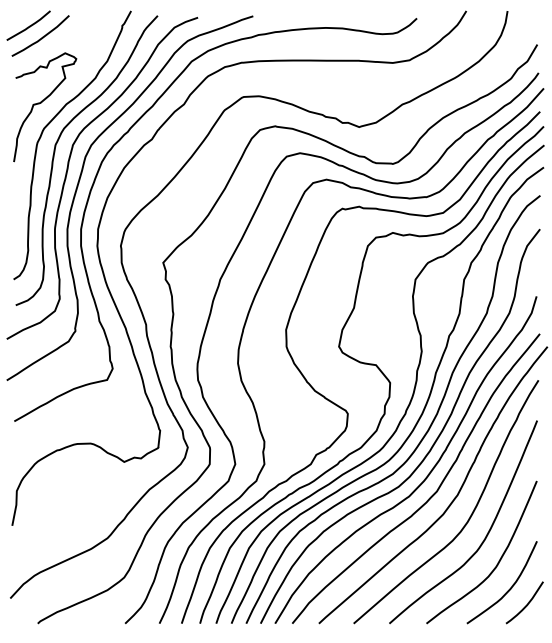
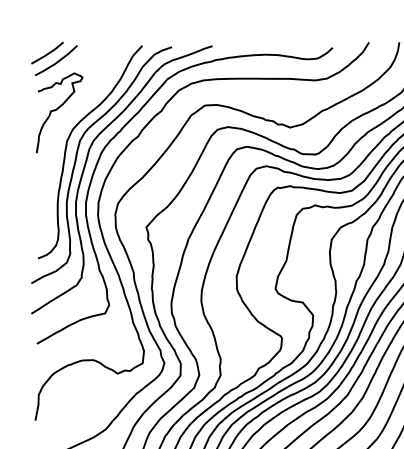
curve: (50, 123) -> (63, 124), removed

